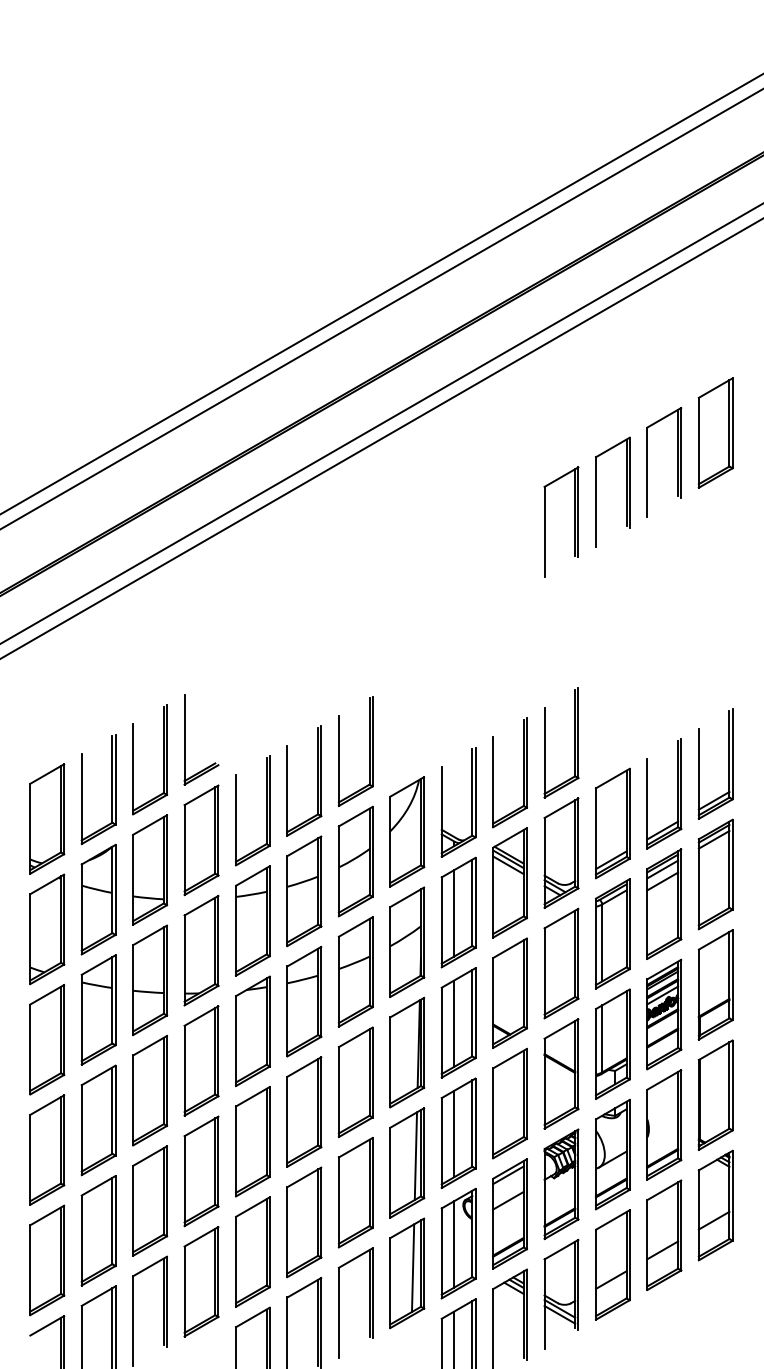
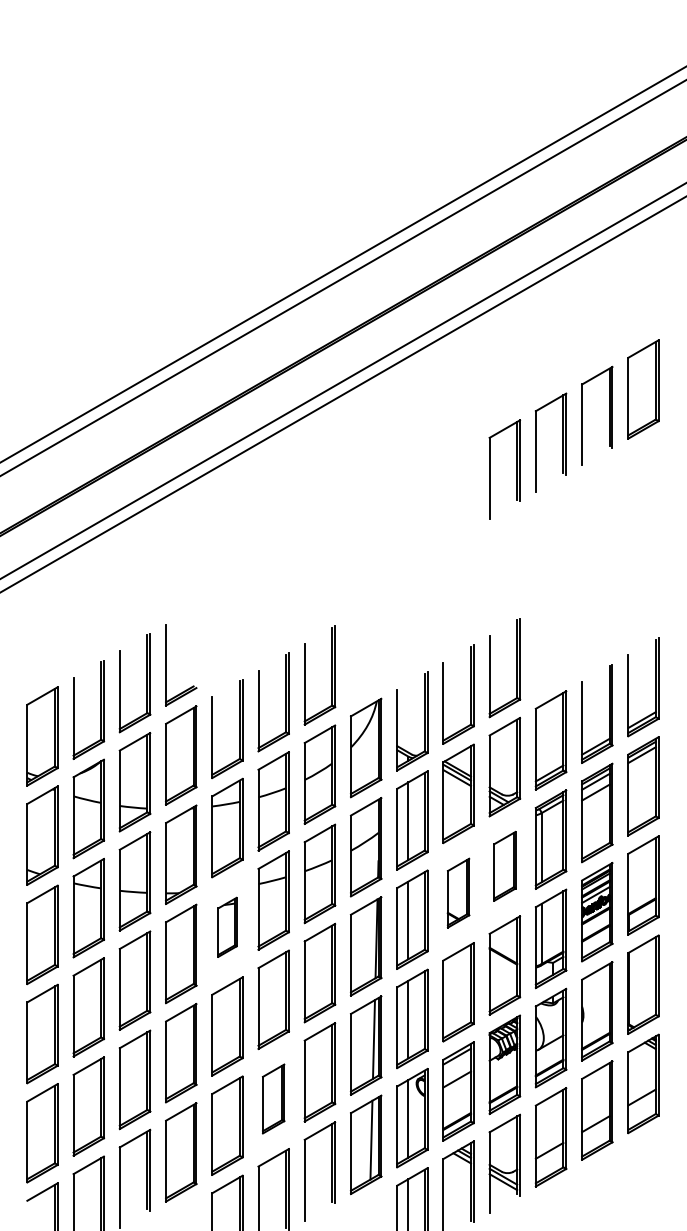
part: (561, 963) -> (504, 866), size x0.7
part: (509, 993) -> (458, 893), size x0.7
part: (252, 1031) -> (227, 927), size x0.6
part: (304, 1221) -> (273, 1098), size x0.7

